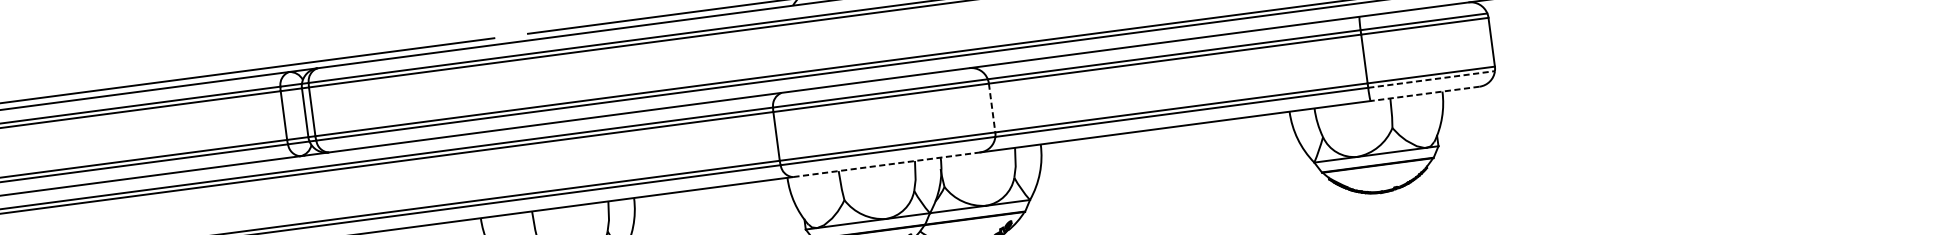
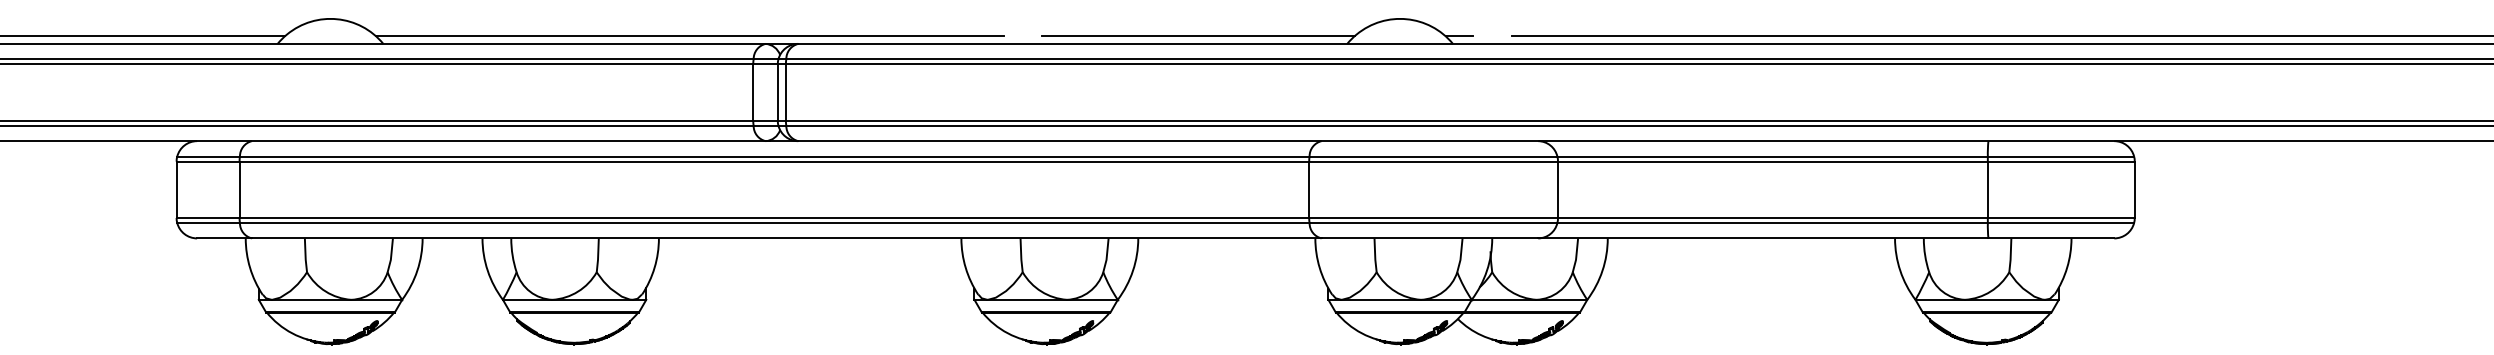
line: (1432, 79) -> (2061, 223), dashed -> solid
line: (1425, 93) -> (2051, 238), dashed -> solid
line: (992, 108) -> (1558, 190), dashed -> solid
line: (886, 164) -> (1429, 238), dashed -> solid

